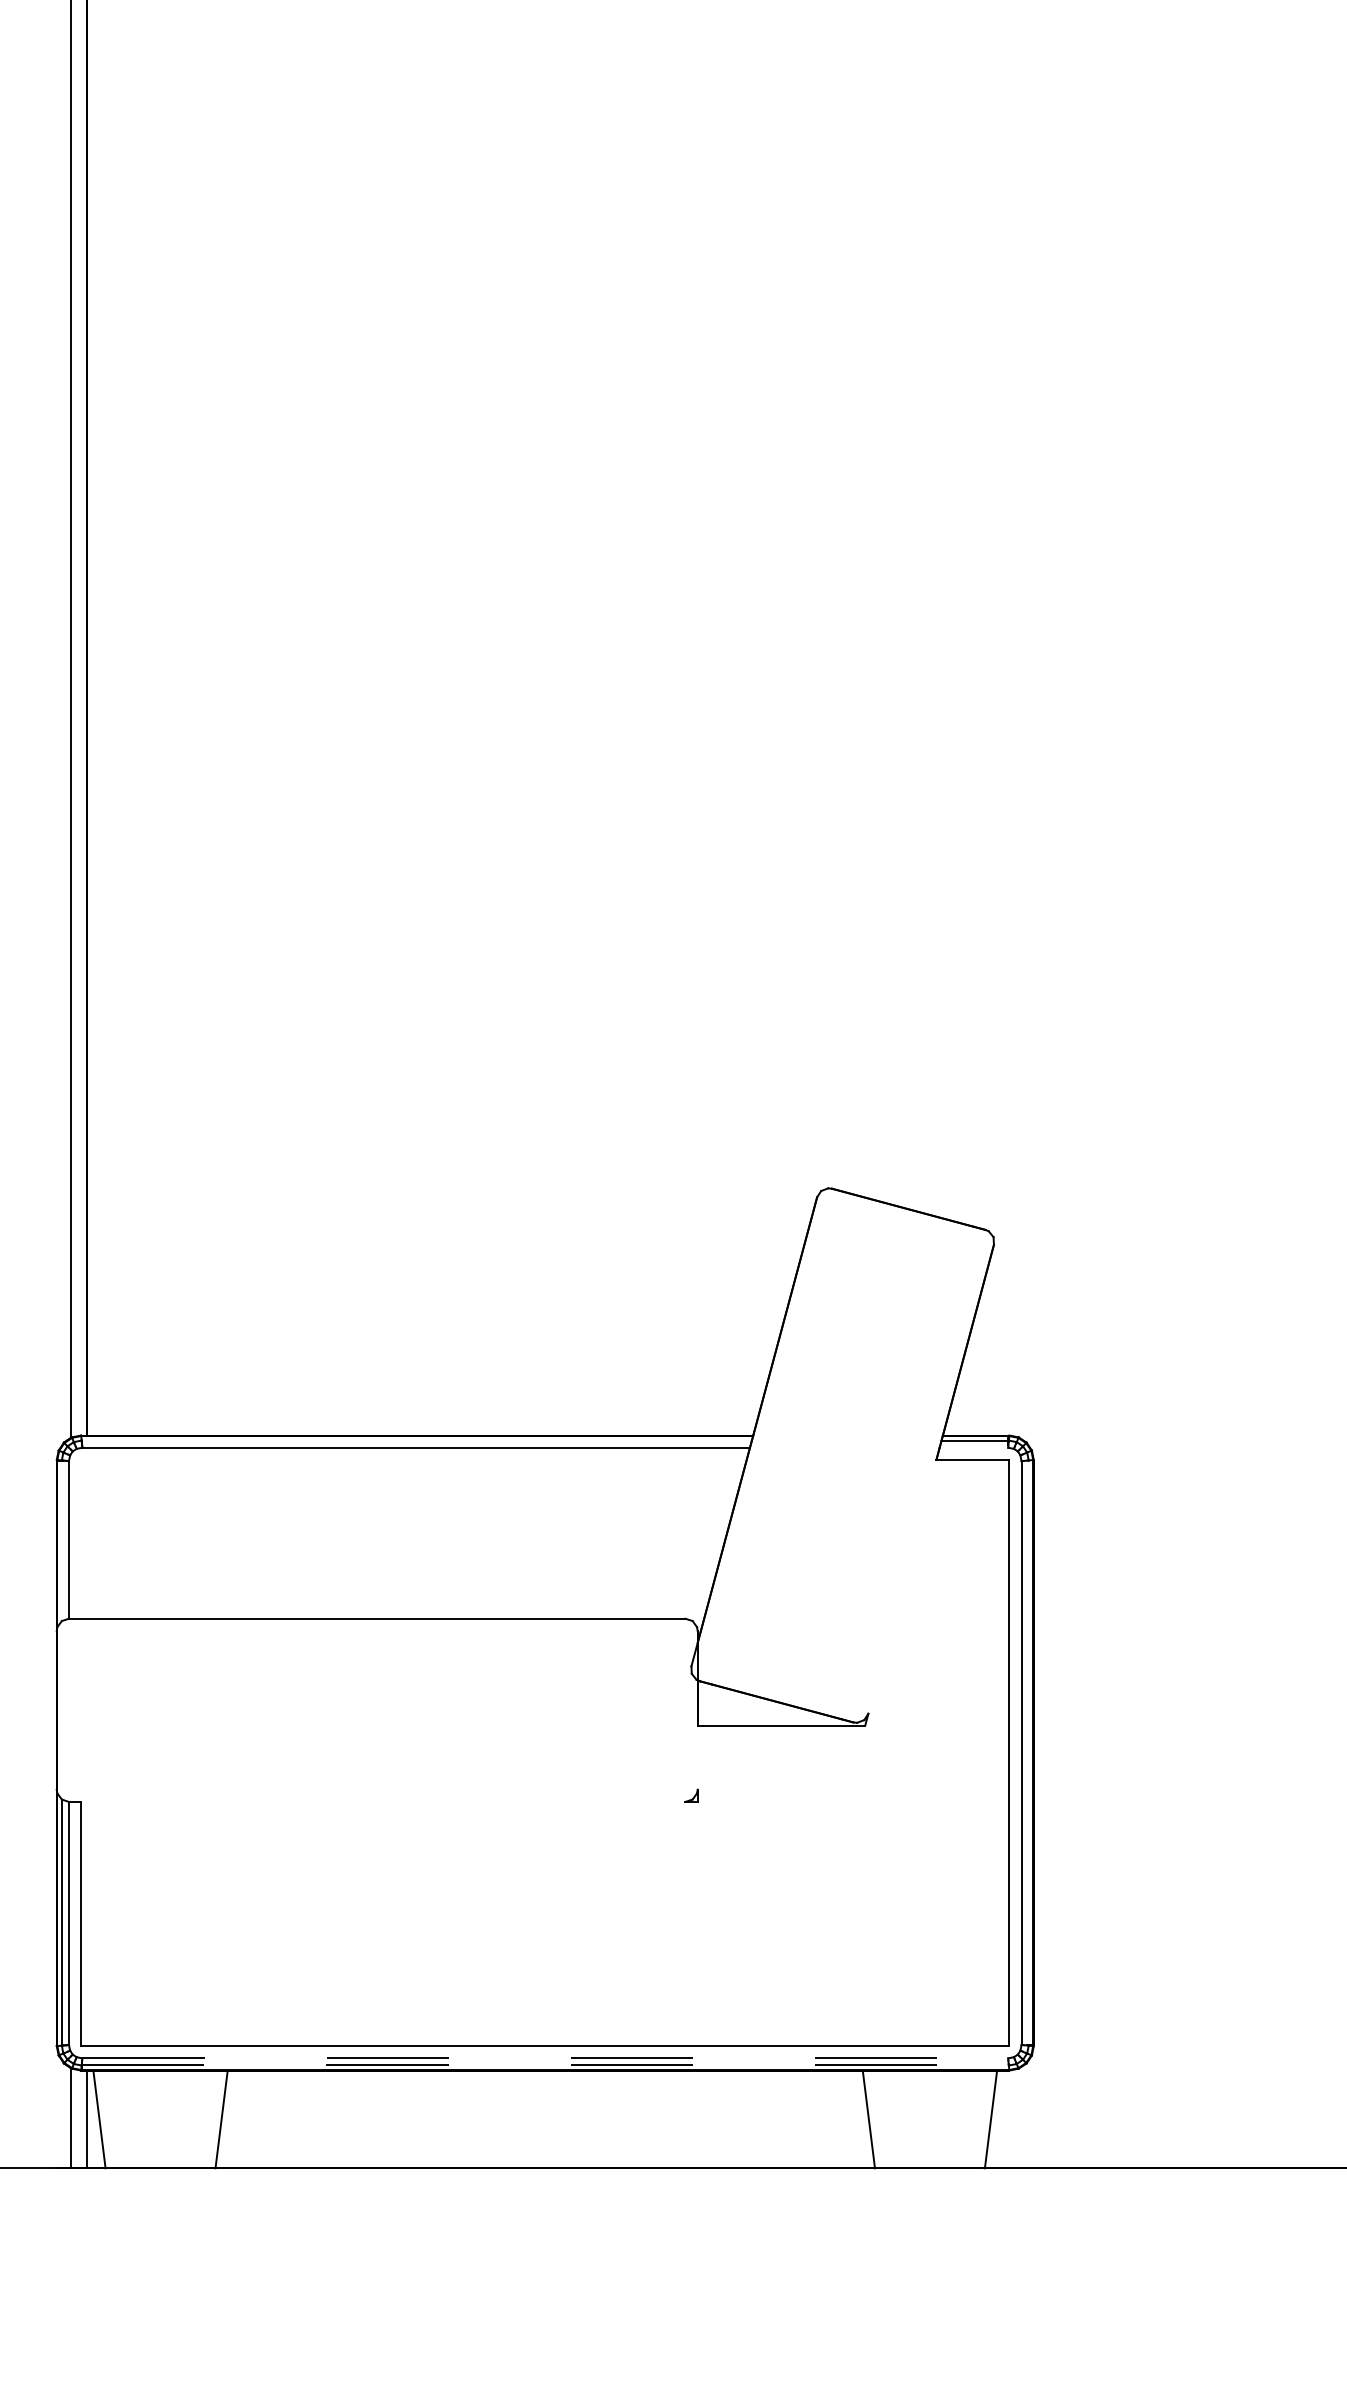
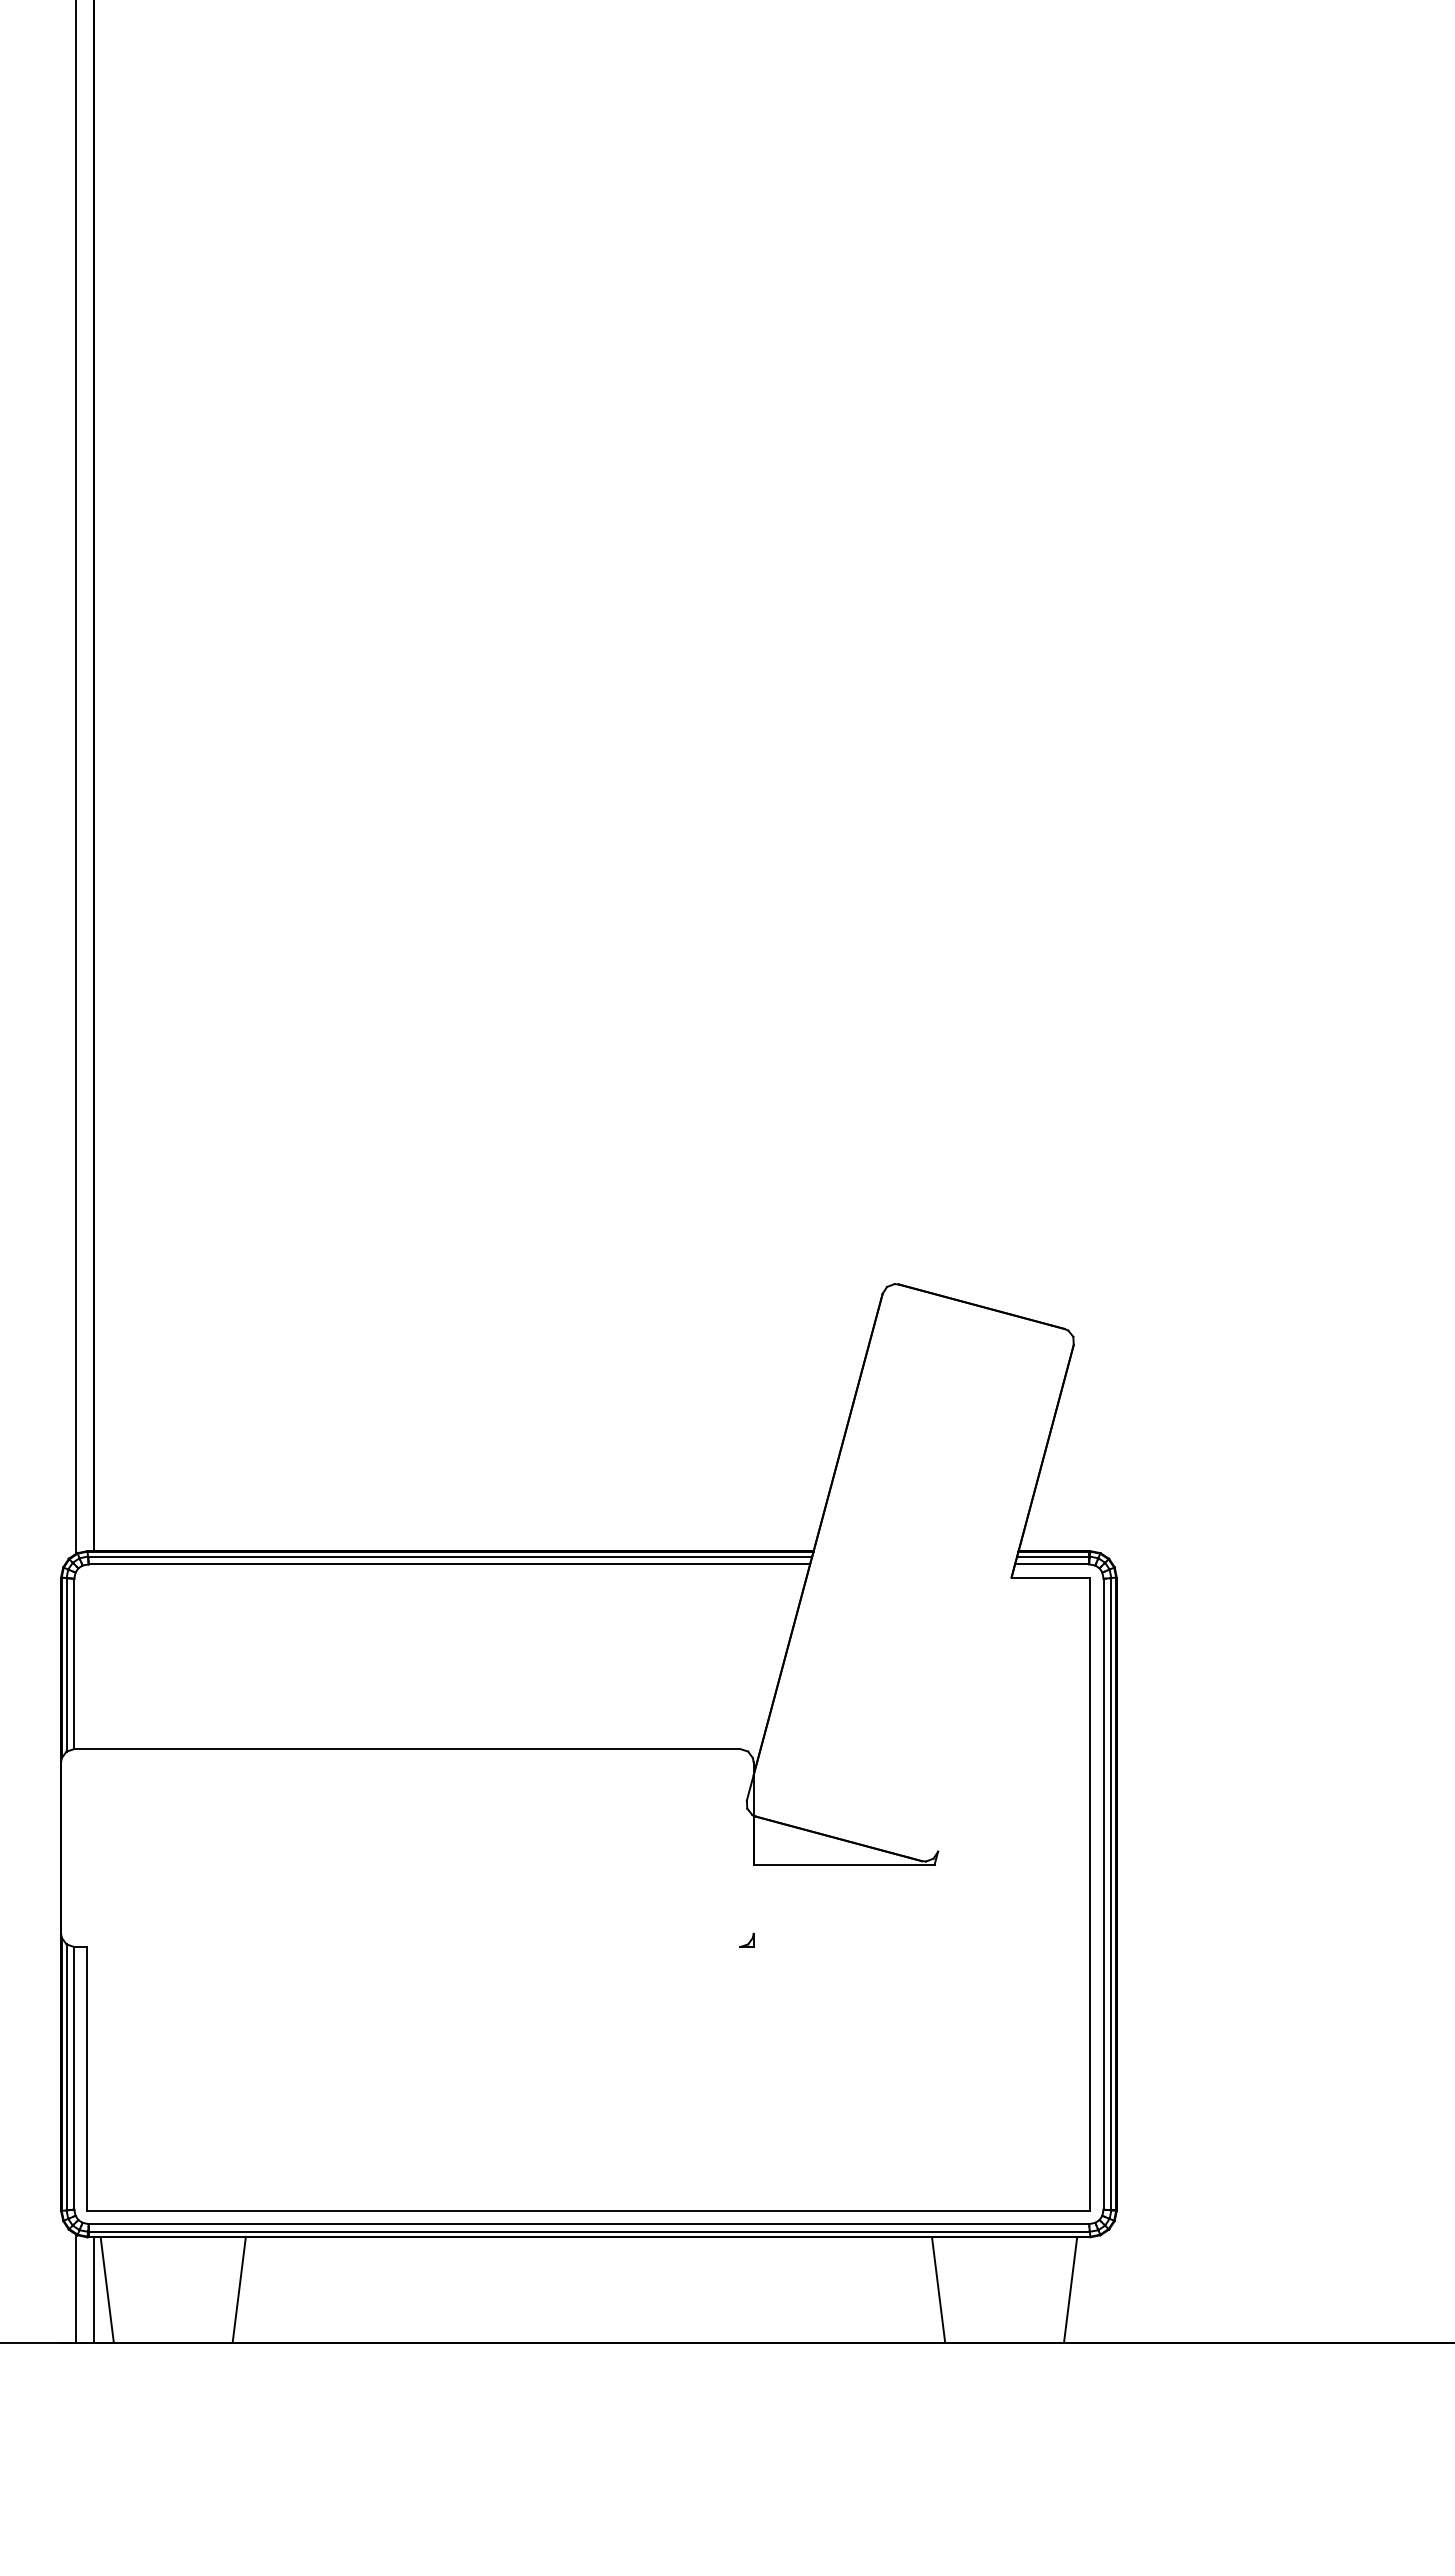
line: (417, 1440) -> (450, 1556), added
line: (974, 1447) -> (1052, 1564), added
line: (61, 1540) -> (66, 1664), added
line: (1028, 1753) -> (1111, 1894), added
line: (545, 2058) -> (589, 2224), dashed -> solid
line: (545, 2065) -> (589, 2231), dashed -> solid

